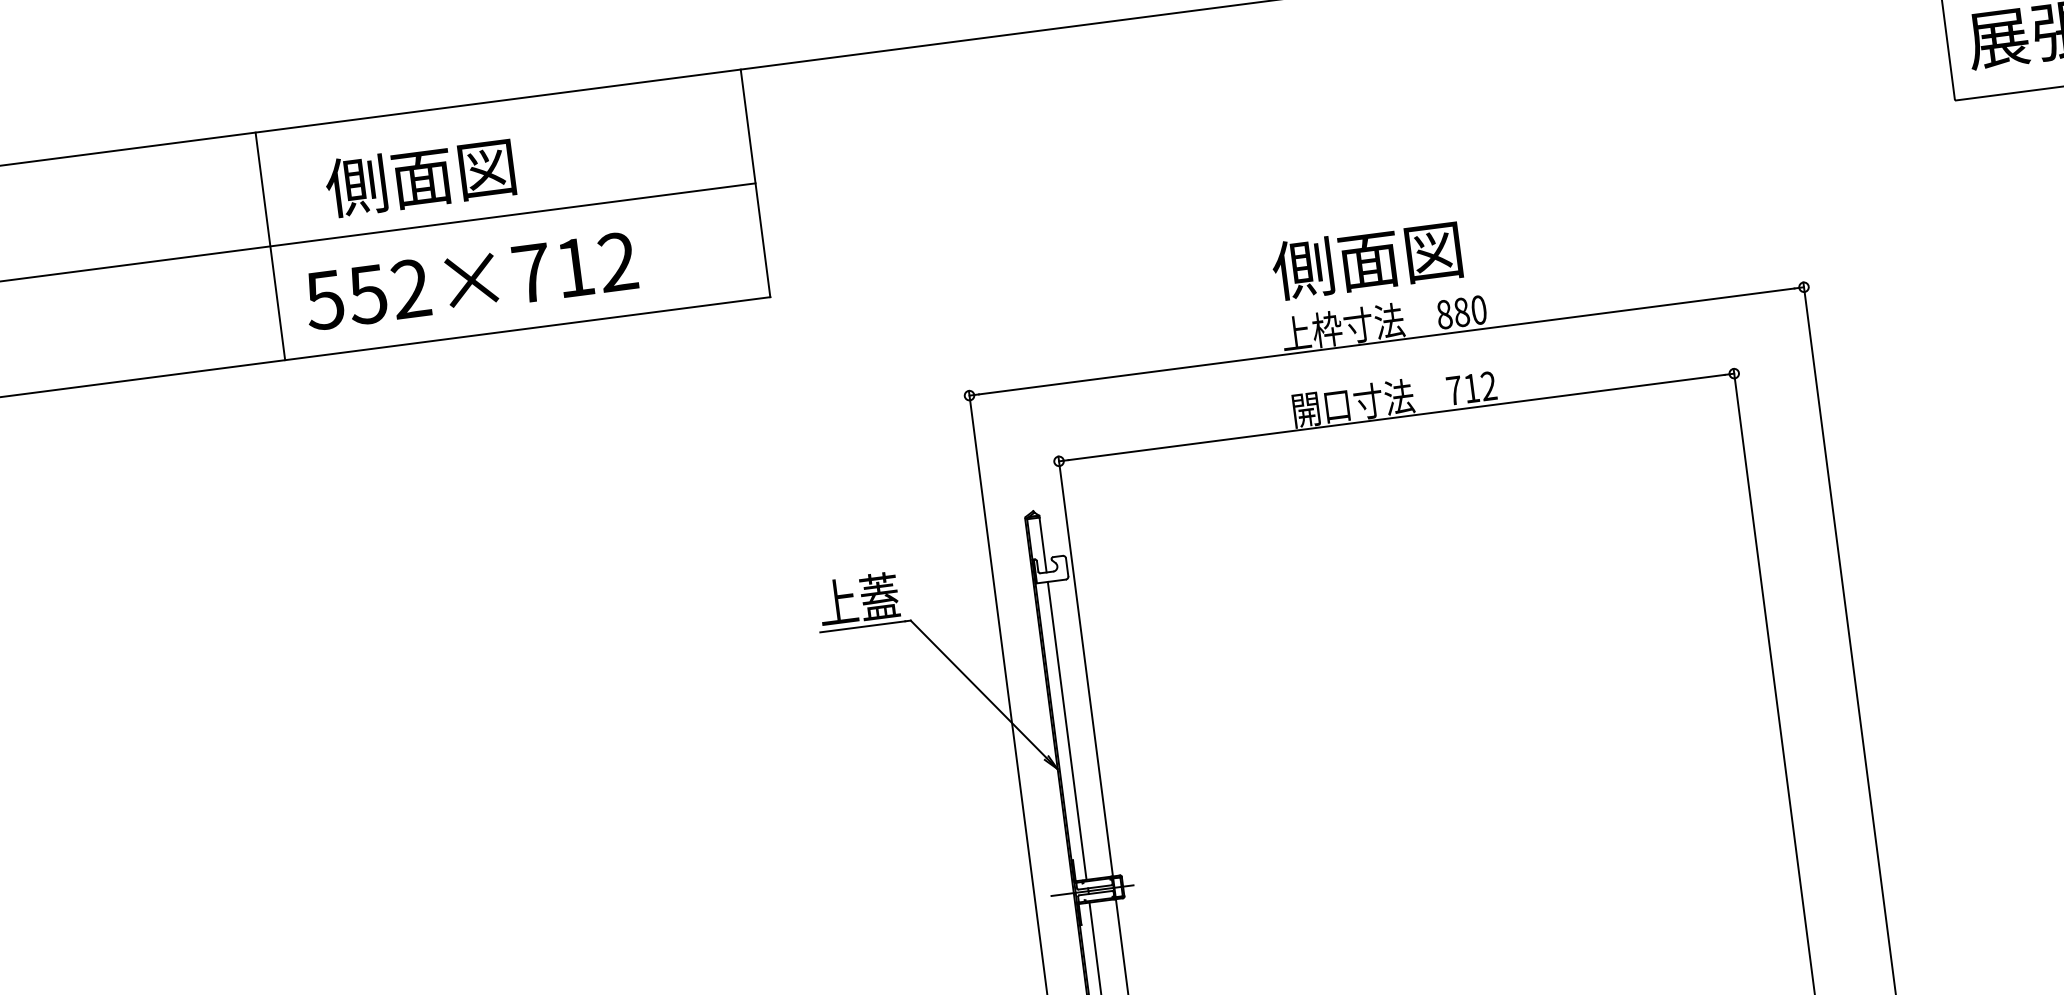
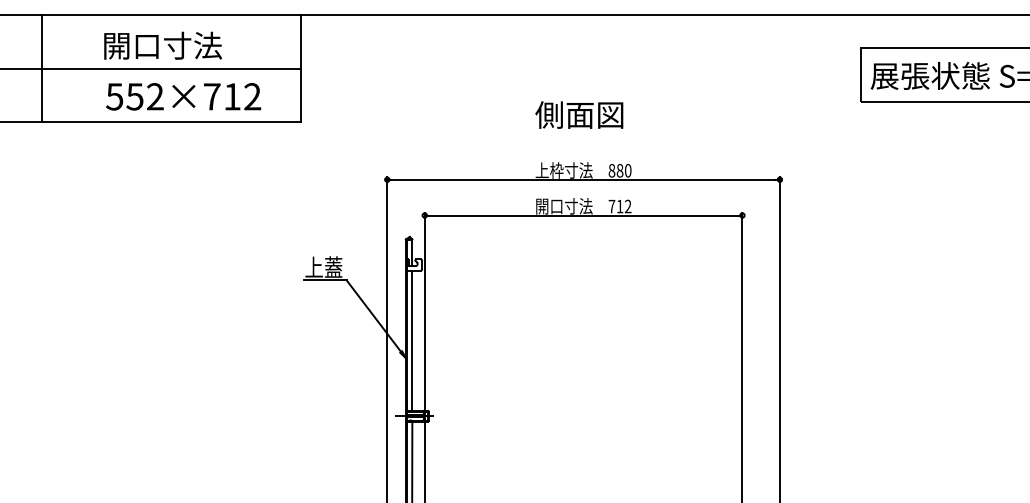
text: (452, 172) -> (161, 45), 側面図 -> 開口寸法
line: (269, 246) -> (41, 68), moved
text: (1367, 259) -> (579, 114), moved
text: (470, 280) -> (183, 96), moved

